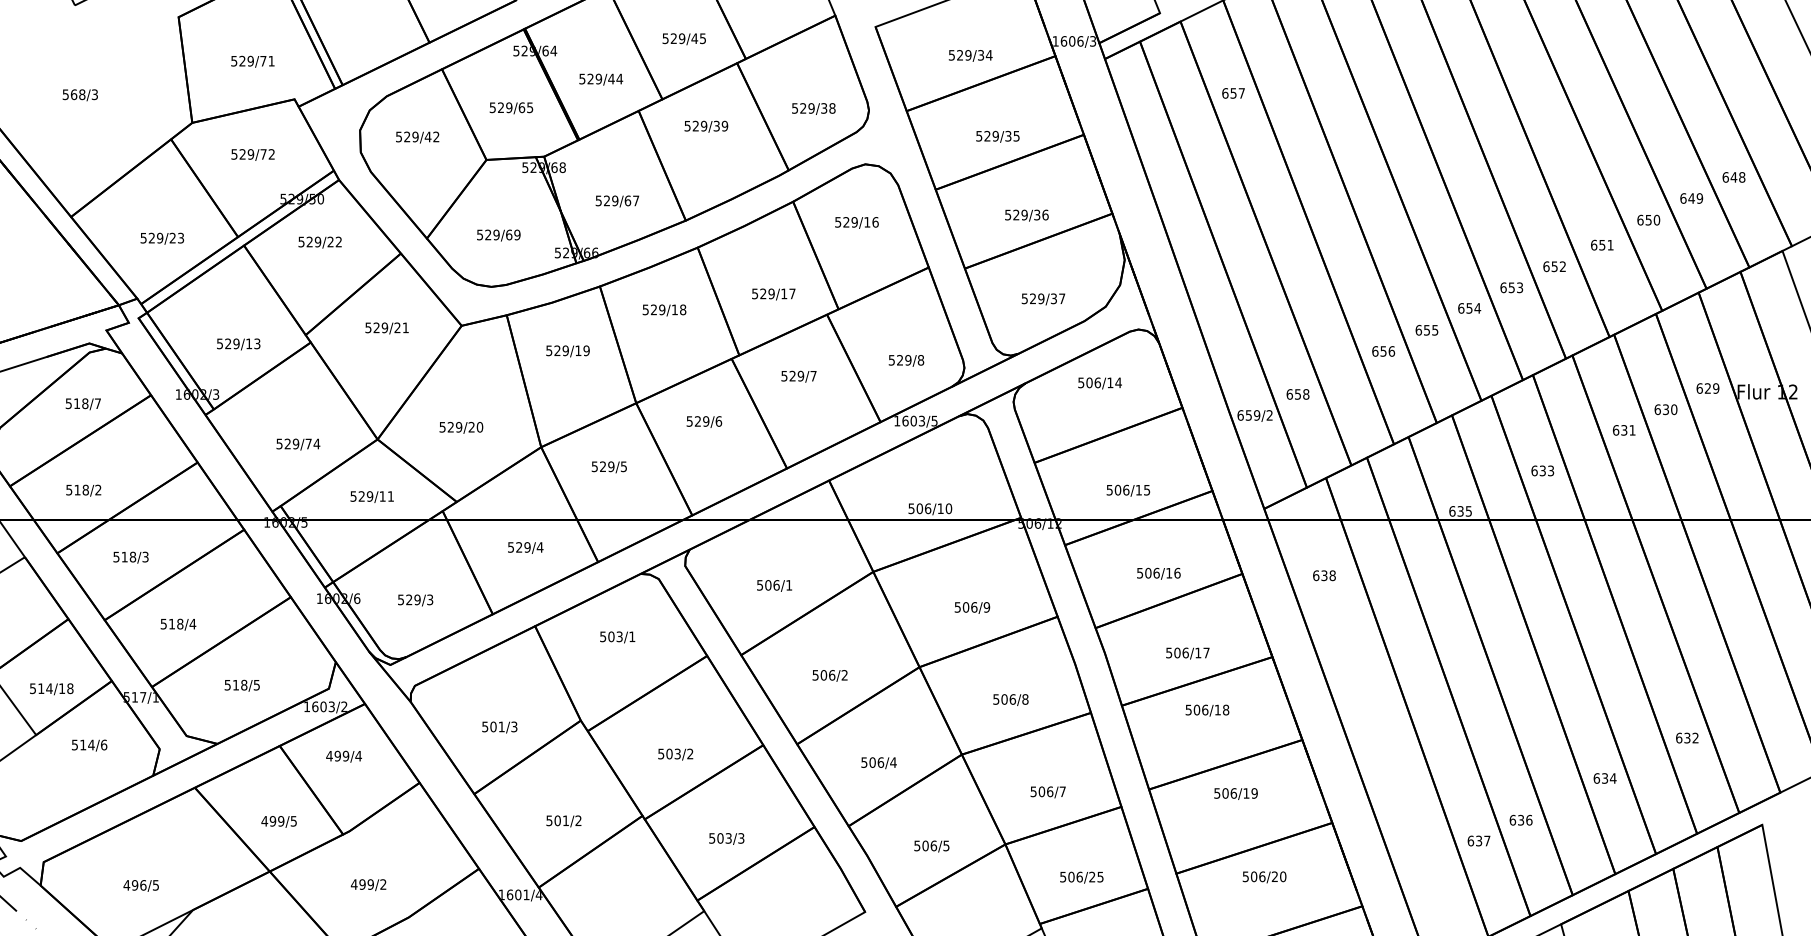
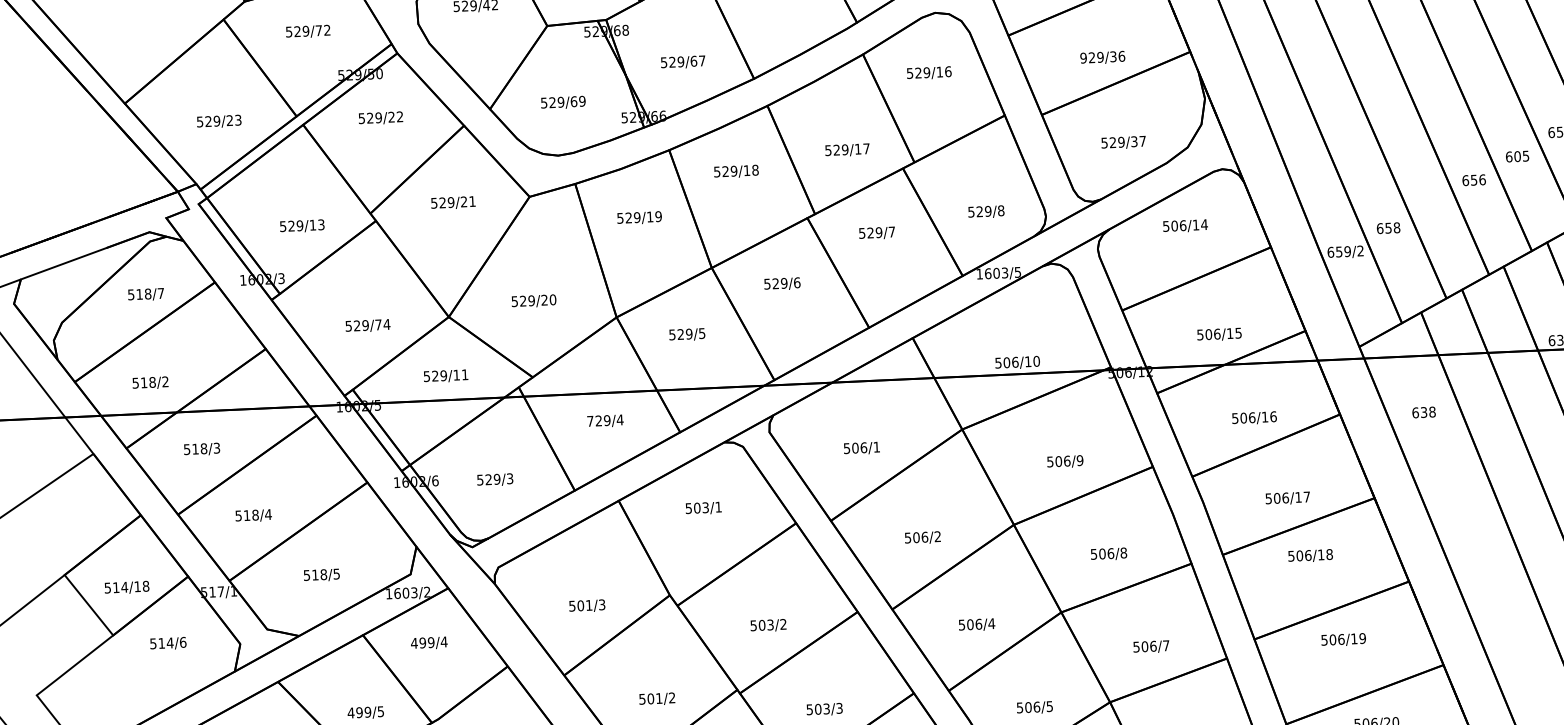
text: (1008, 214) -> (1083, 57), 529/36 -> 929/36
text: (1426, 330) -> (1517, 156), 655 -> 605
text: (510, 547) -> (589, 421), 529/4 -> 729/4

